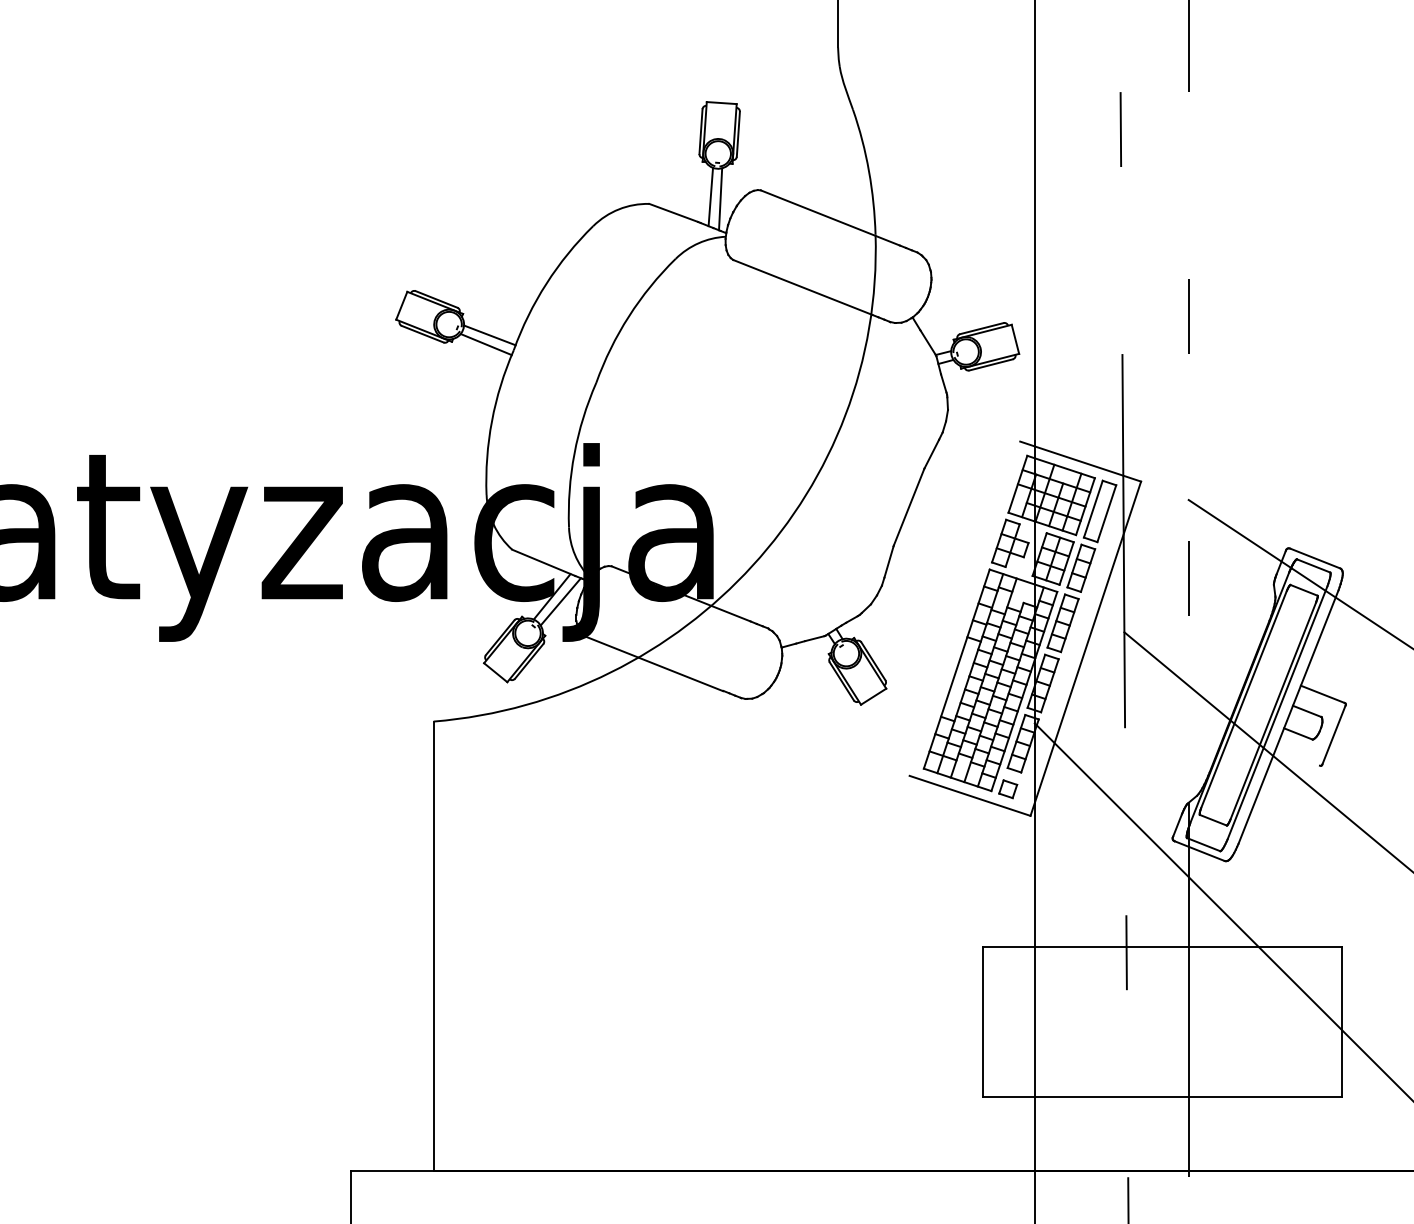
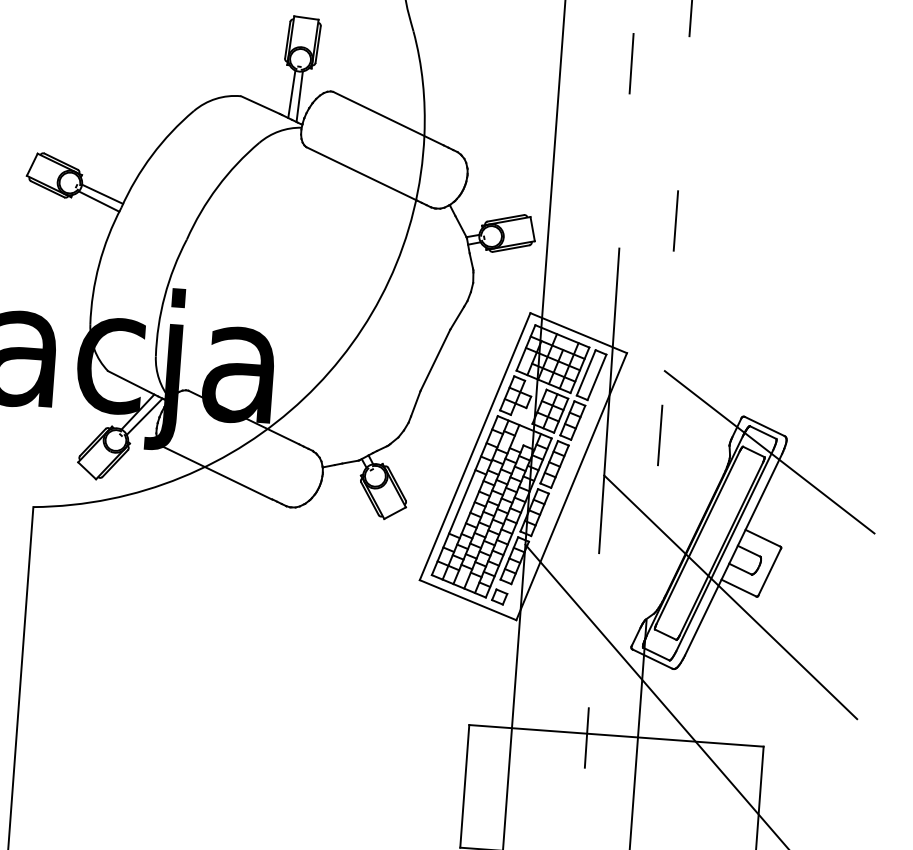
line: (964, 608) -> (474, 446), added
line: (1297, 756) -> (738, 587), added

